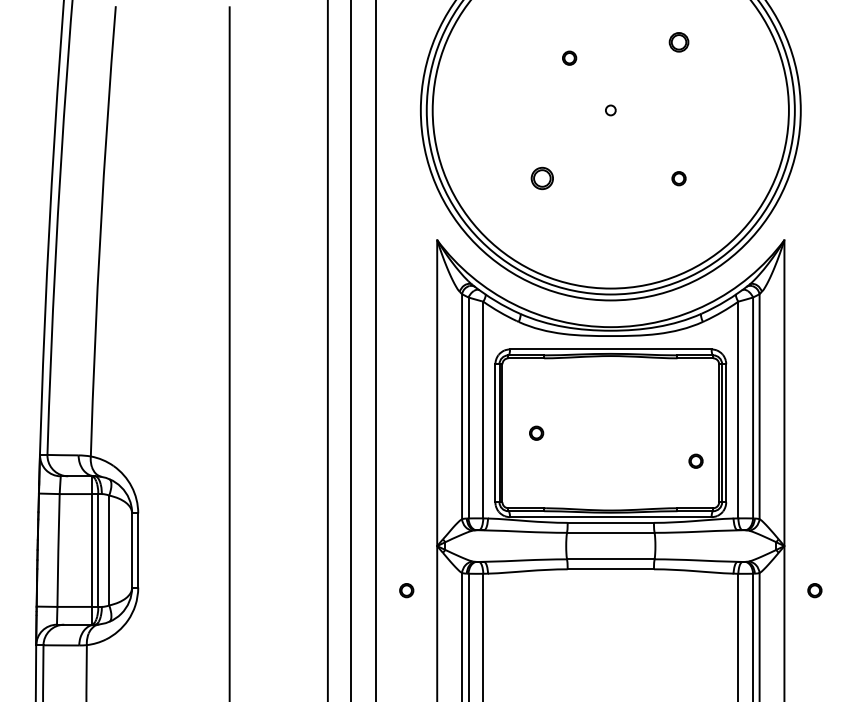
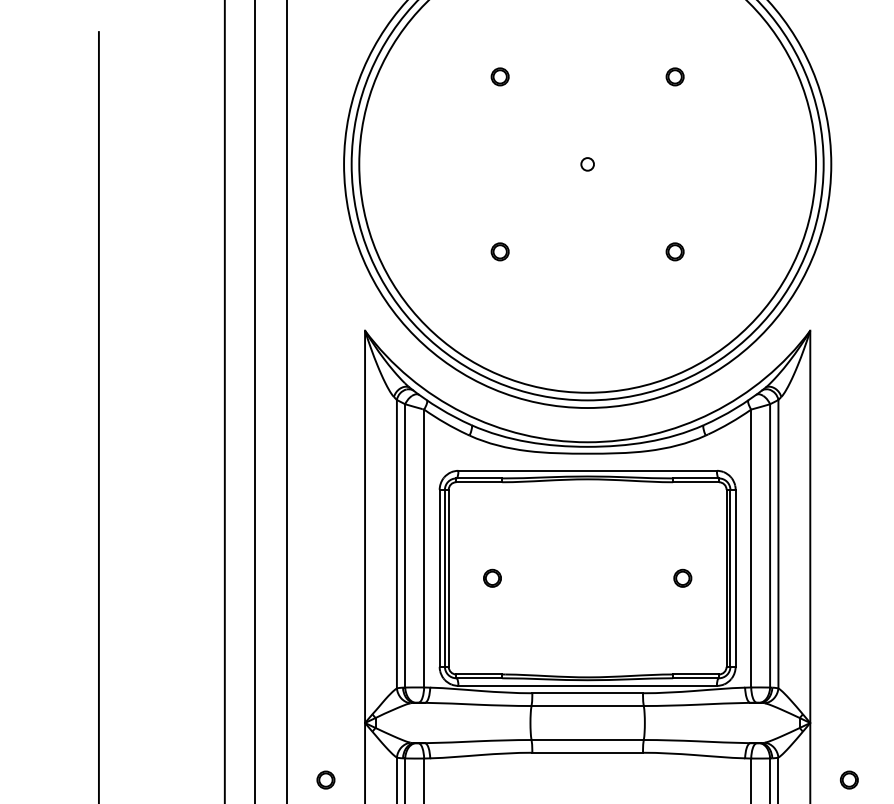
circle: (678, 41) -> (674, 75), size x0.71
part: (569, 57) -> (500, 75), moved
part: (542, 178) -> (500, 251), size x0.62
circle: (695, 460) -> (682, 577), moved

